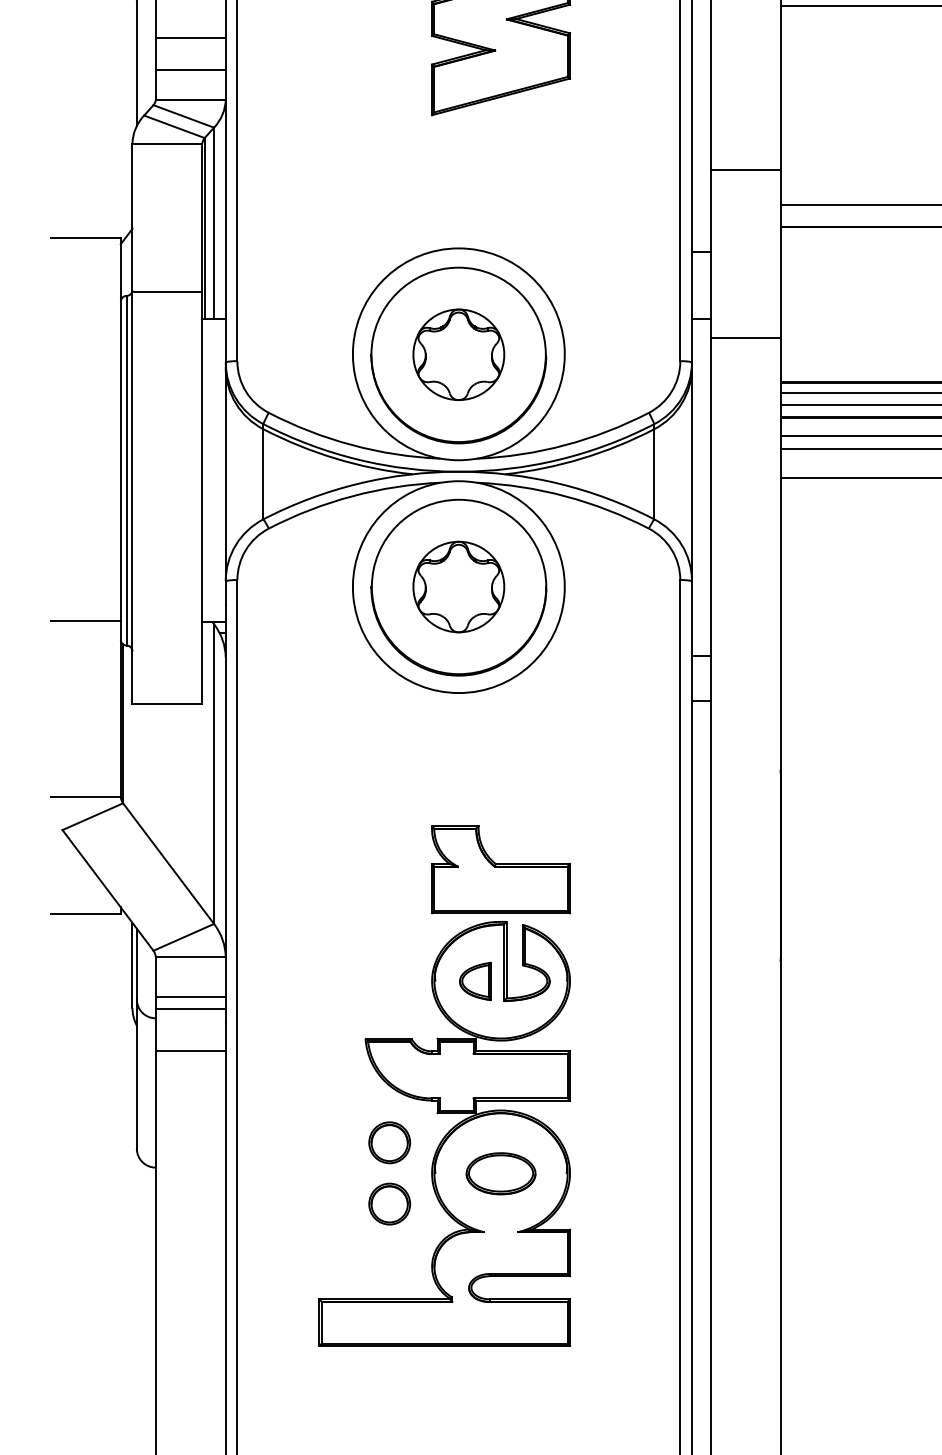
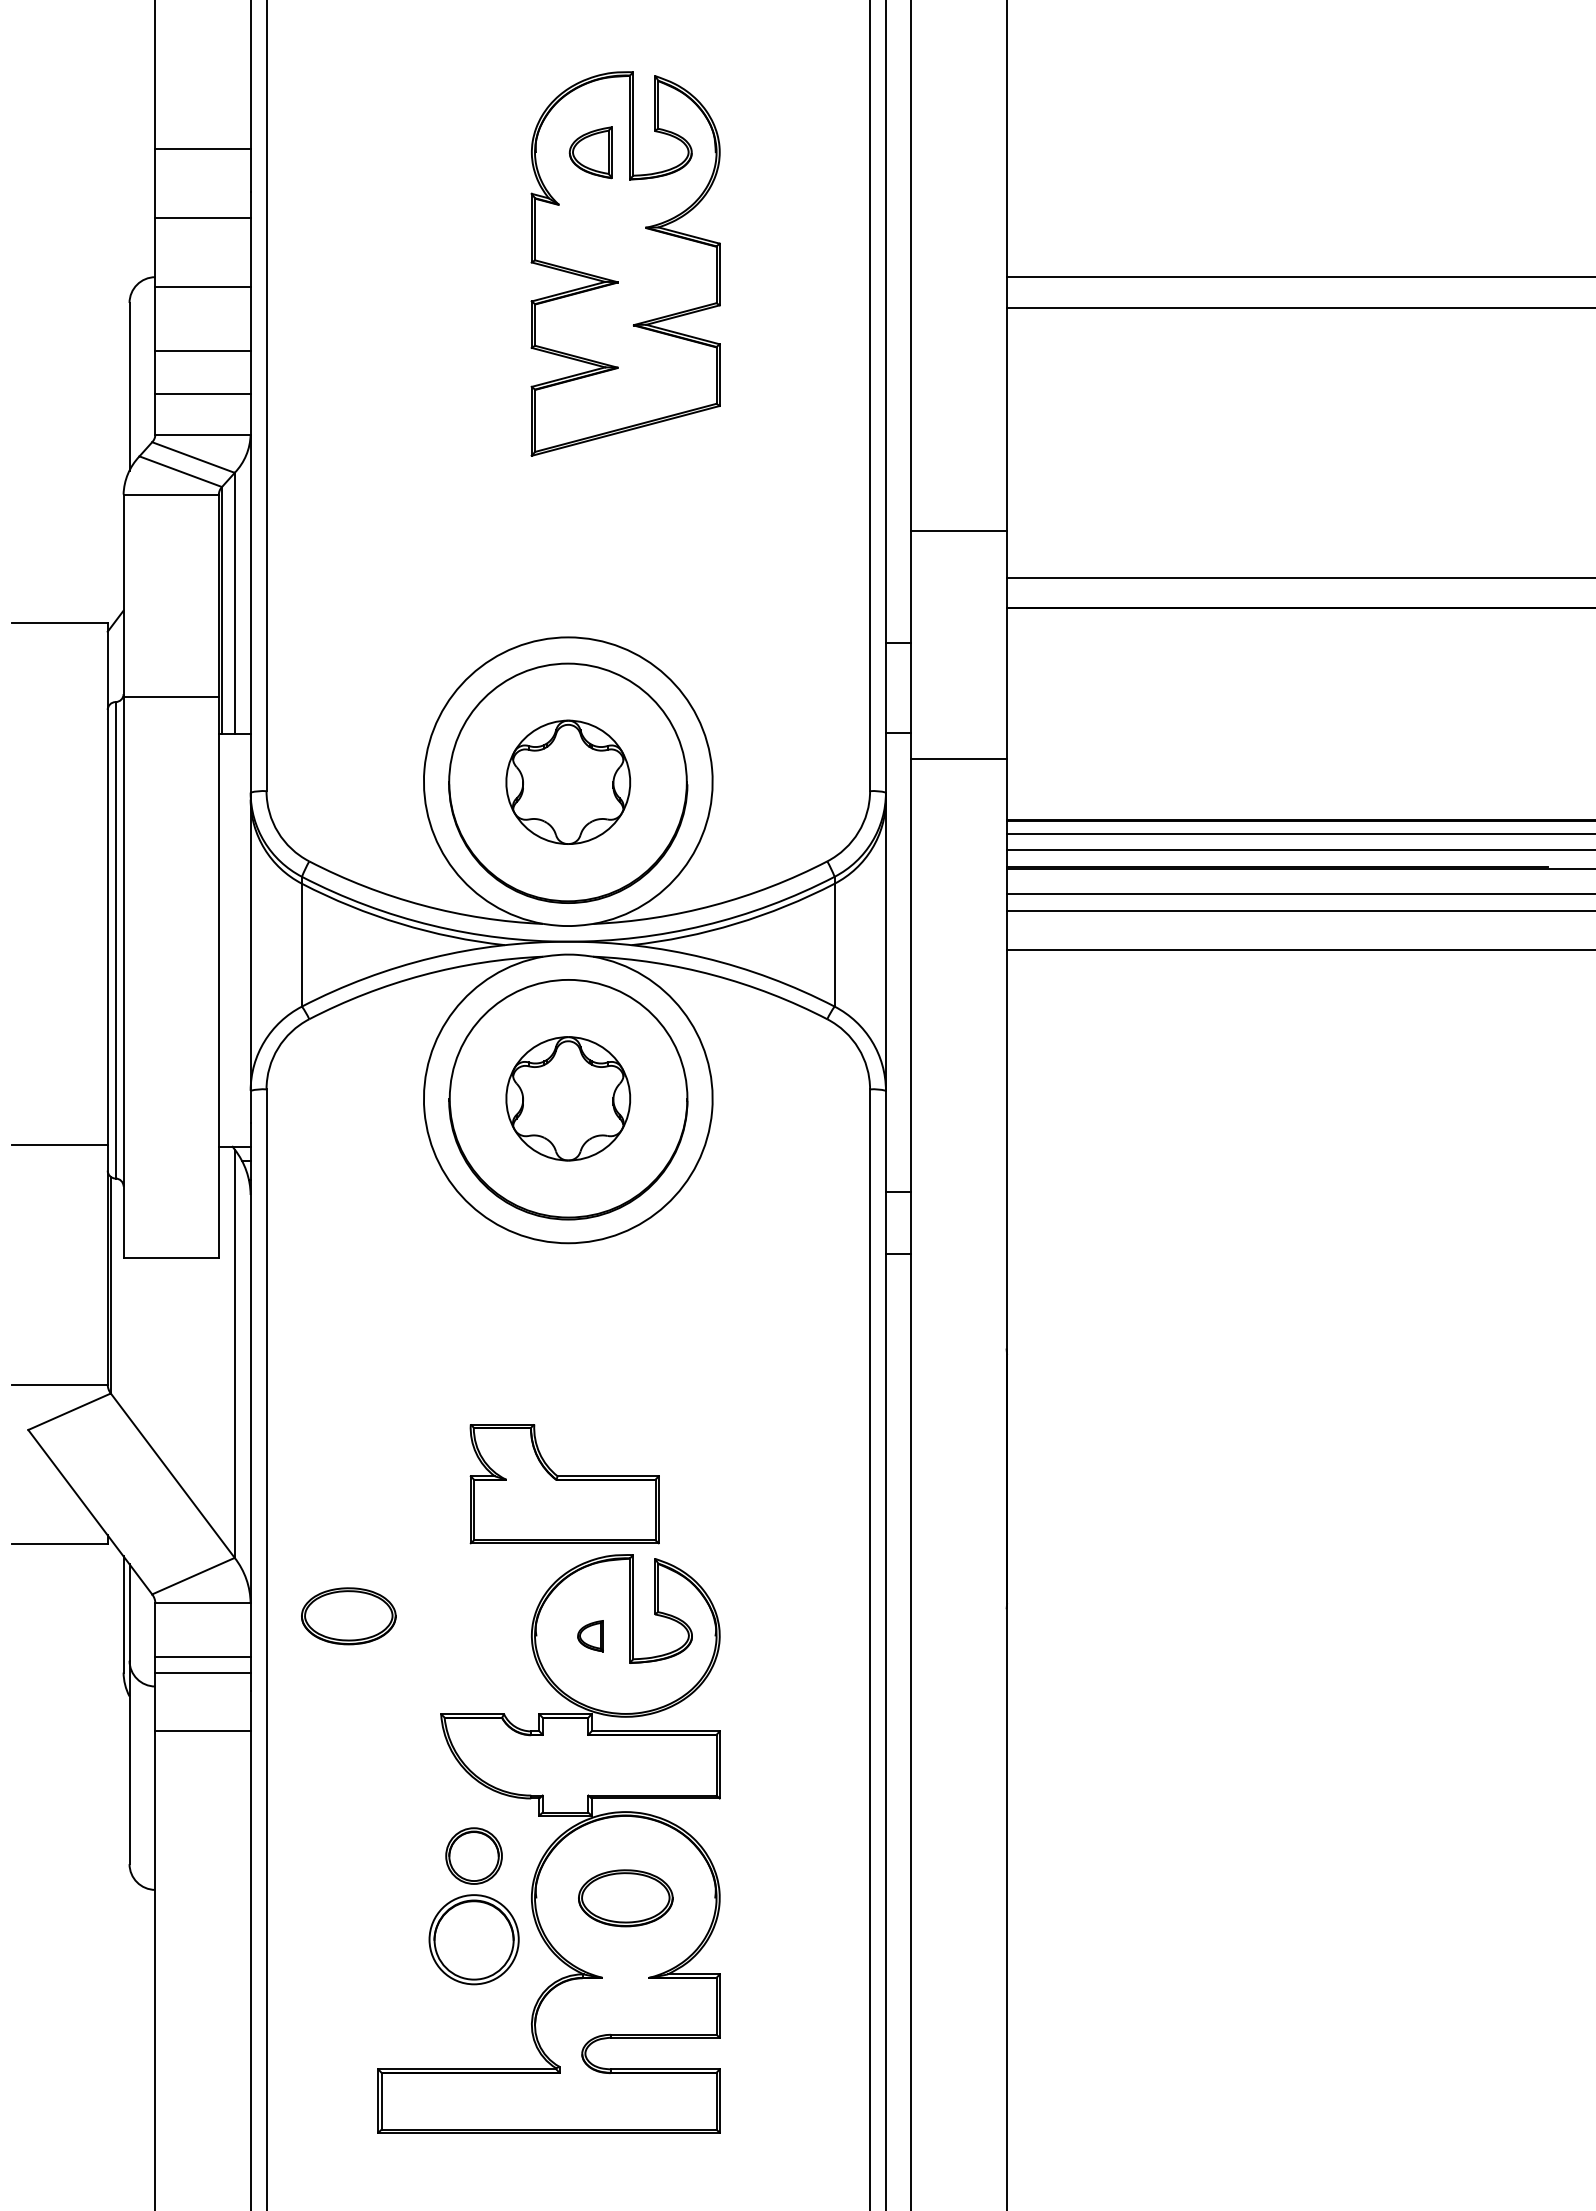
part: (500, 870) -> (564, 1484), moved
part: (297, 966) -> (348, 1616), added
part: (475, 980) -> (590, 1635), size x0.6
part: (389, 1204) -> (473, 1939), size x1.6

